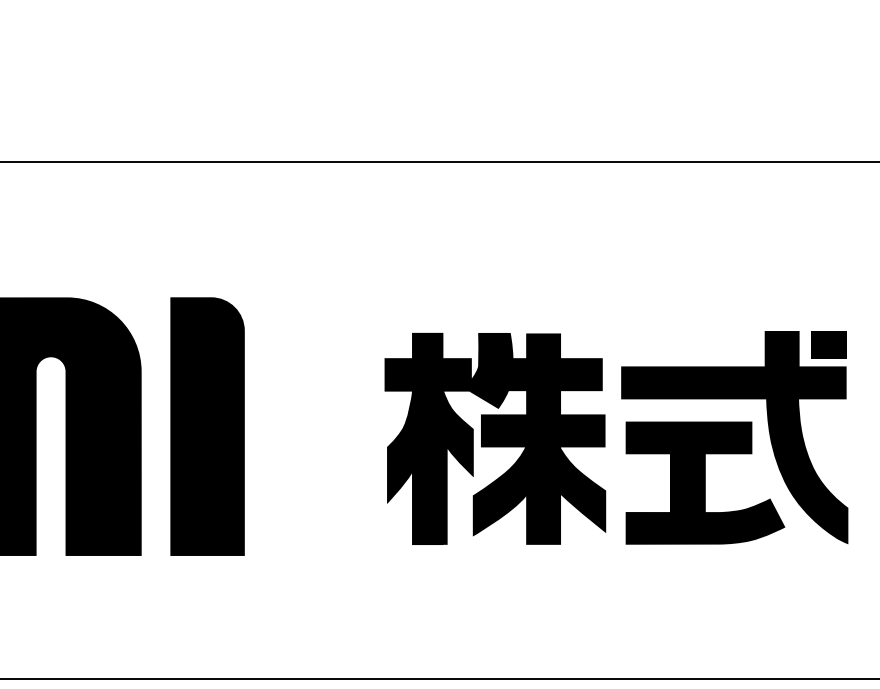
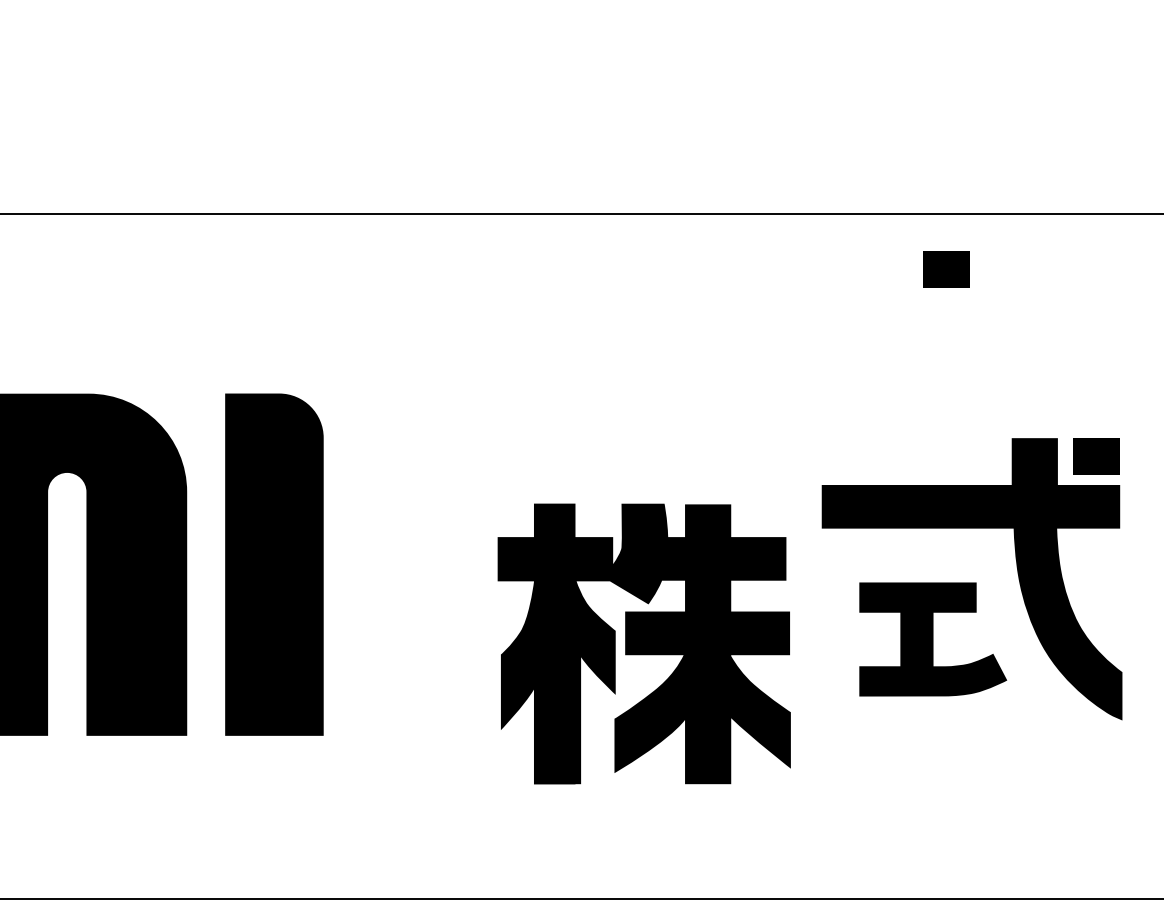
part: (715, 203) -> (946, 269), added
part: (494, 438) -> (643, 643), moved
part: (704, 483) -> (932, 639), size x0.7

